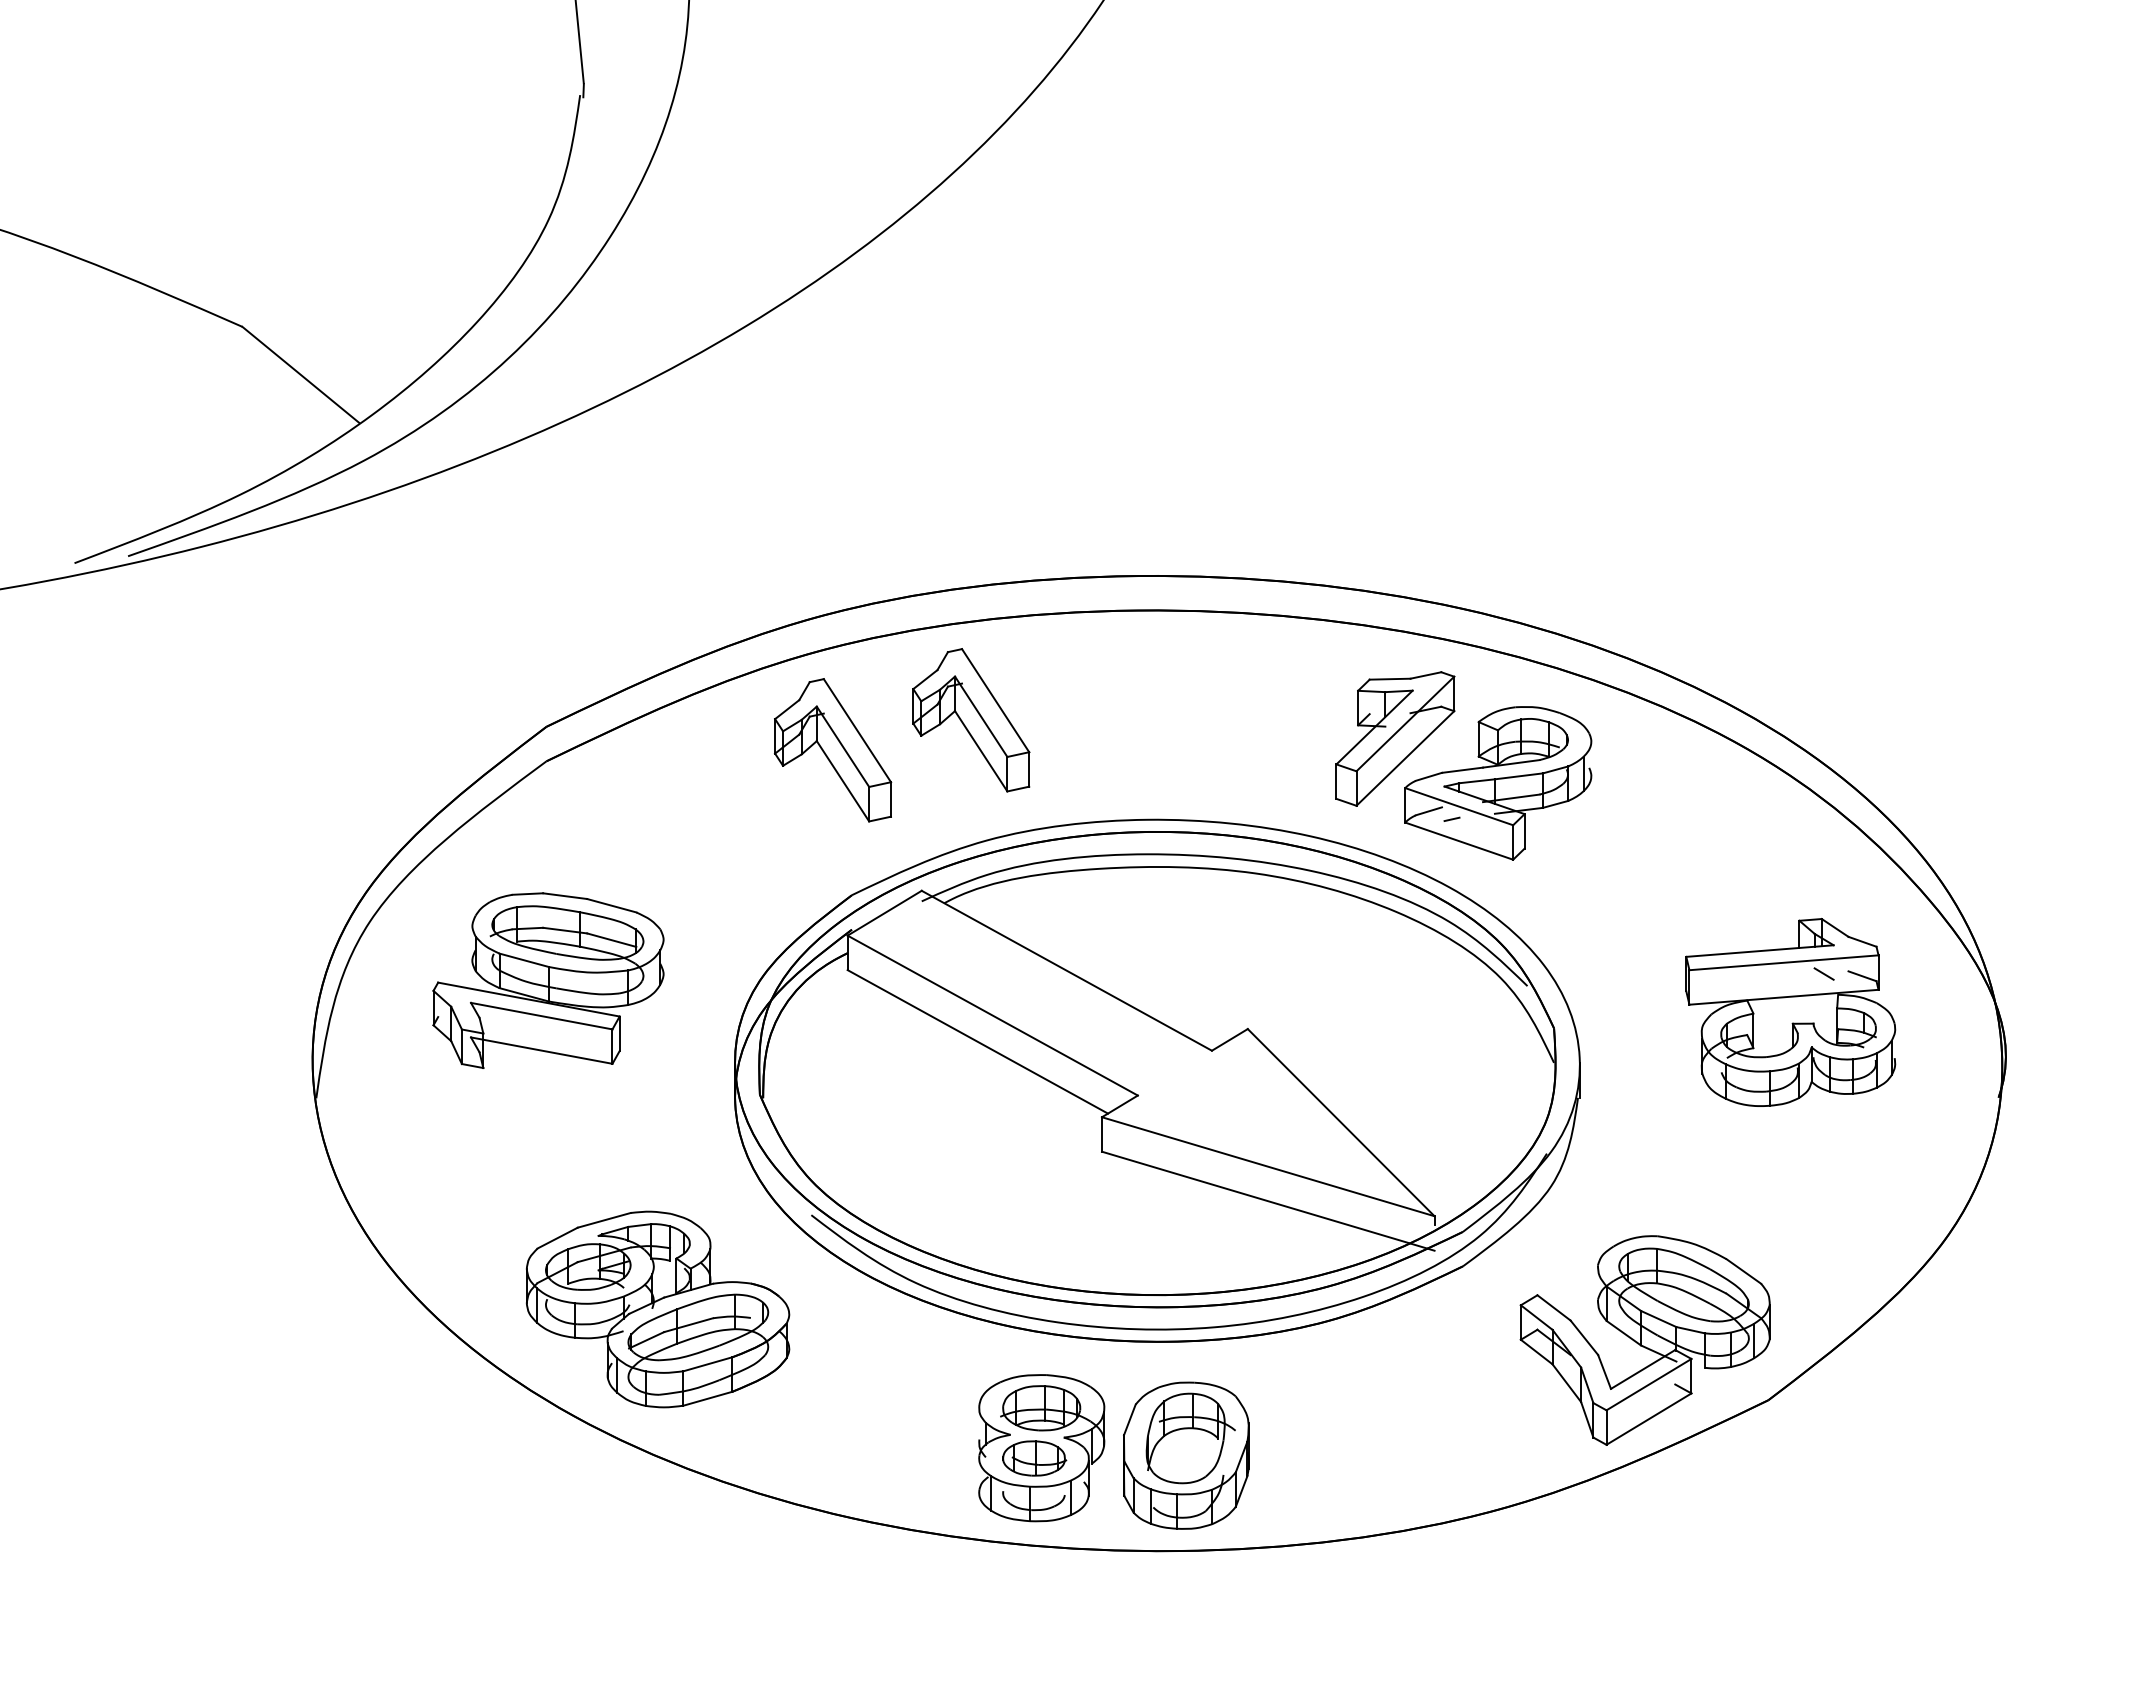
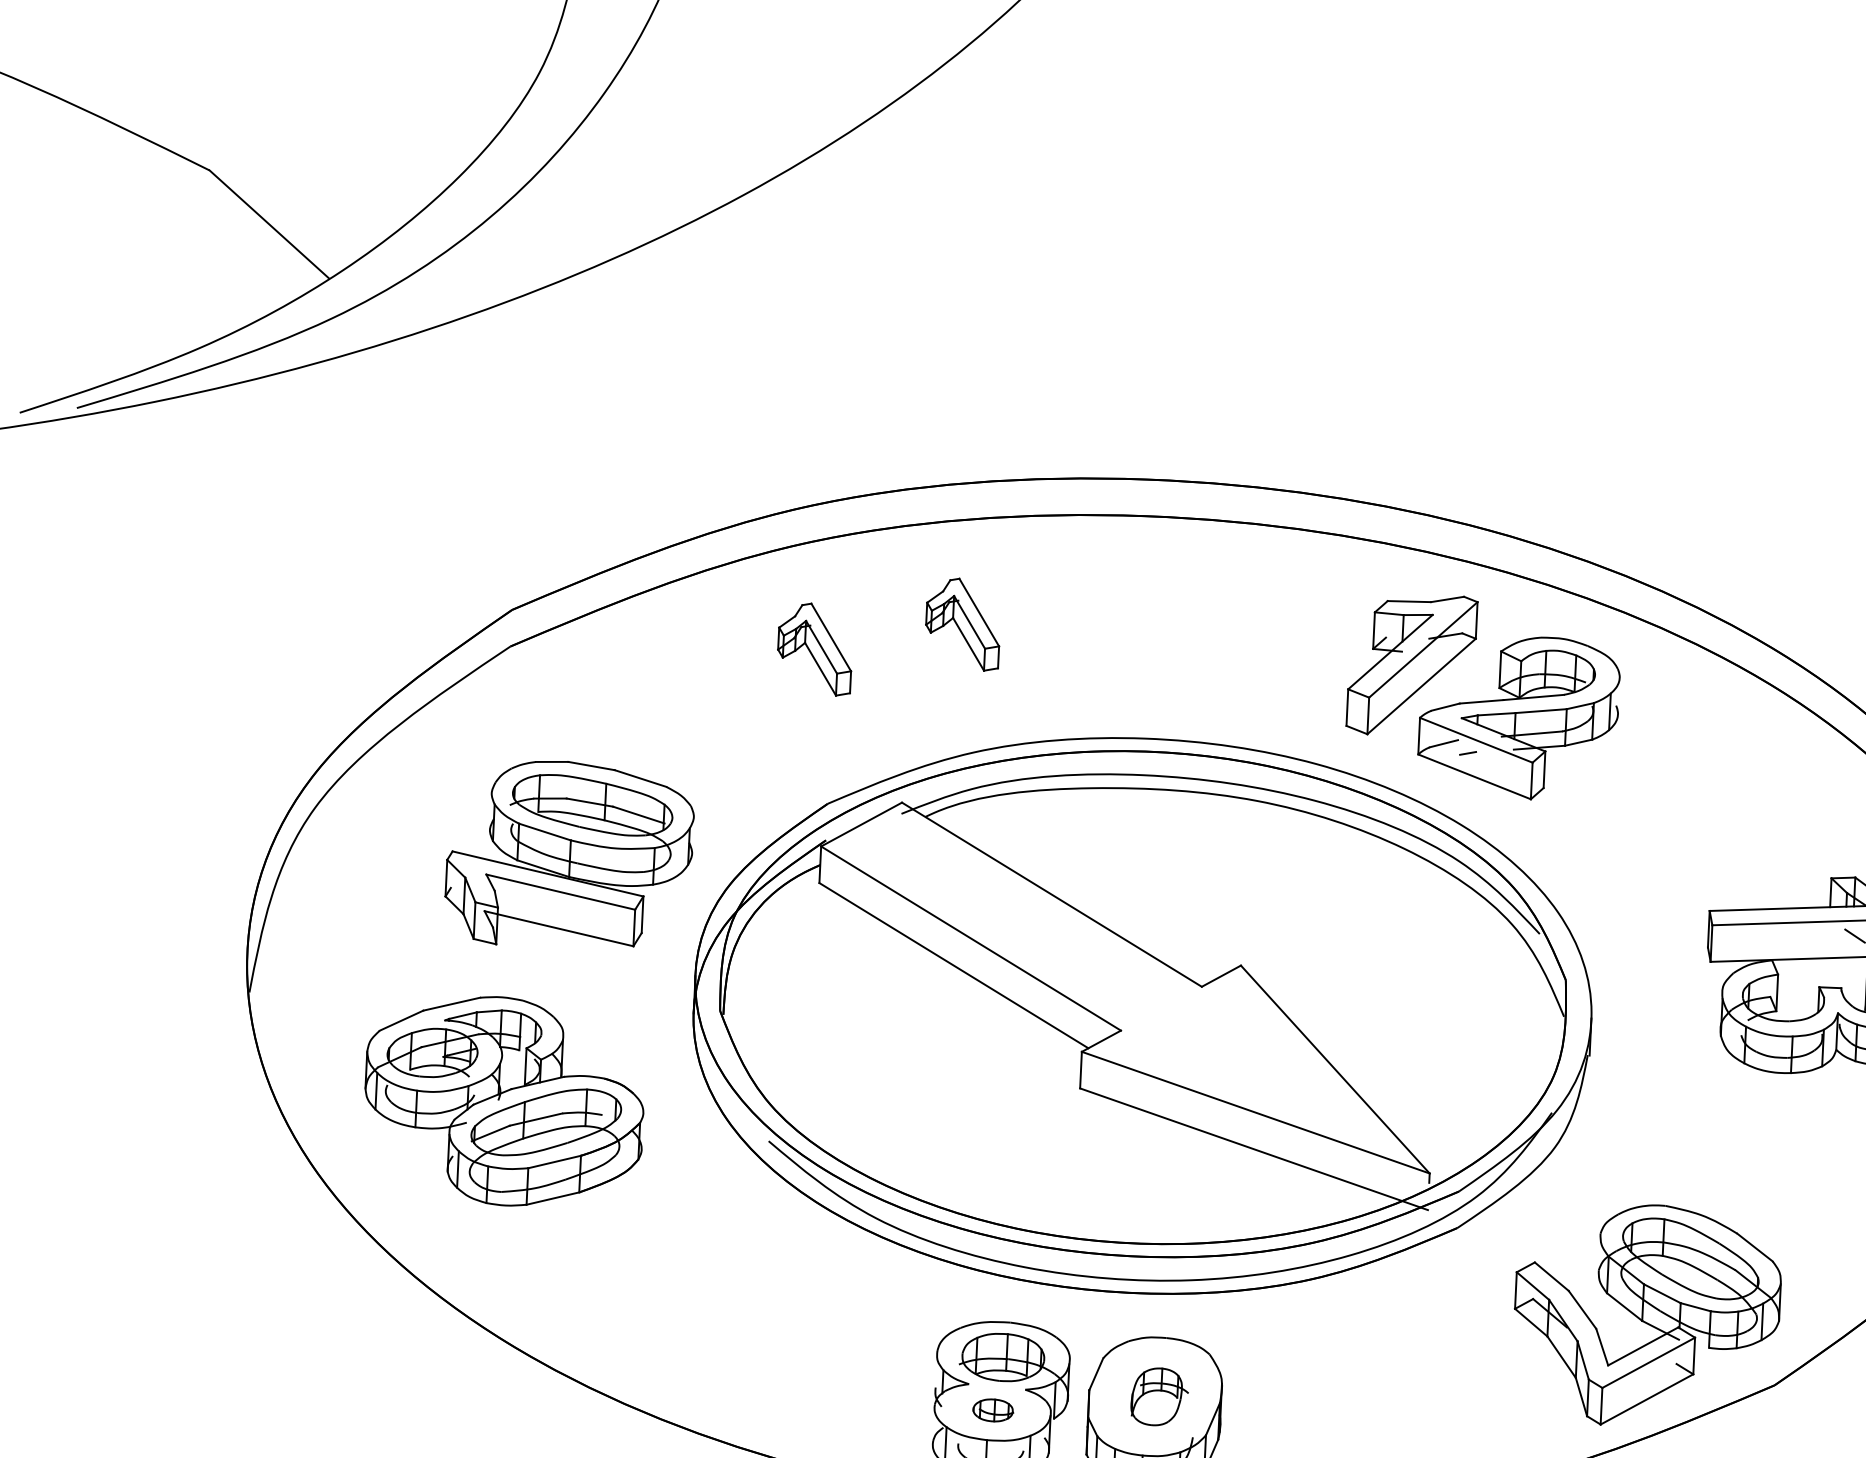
part: (971, 720) -> (963, 624), size x0.6
part: (833, 750) -> (815, 649), size x0.6
part: (548, 980) -> (569, 854), moved
part: (657, 1309) -> (503, 1101), moved
part: (1190, 1438) -> (1159, 1397), size x0.6
part: (1034, 1458) -> (993, 1410), size x0.6

